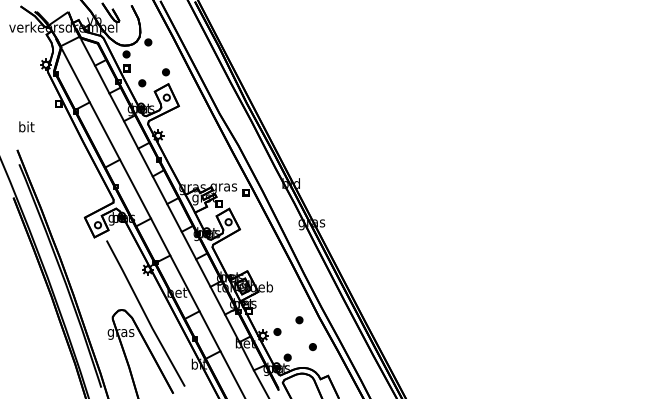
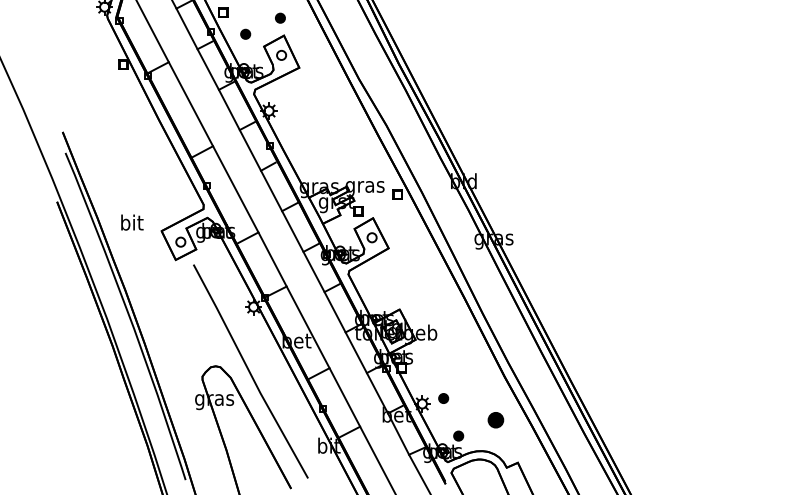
text: (26, 126) -> (131, 222), moved
part: (299, 320) -> (475, 381), removed
part: (312, 347) -> (494, 421), size x1.6

